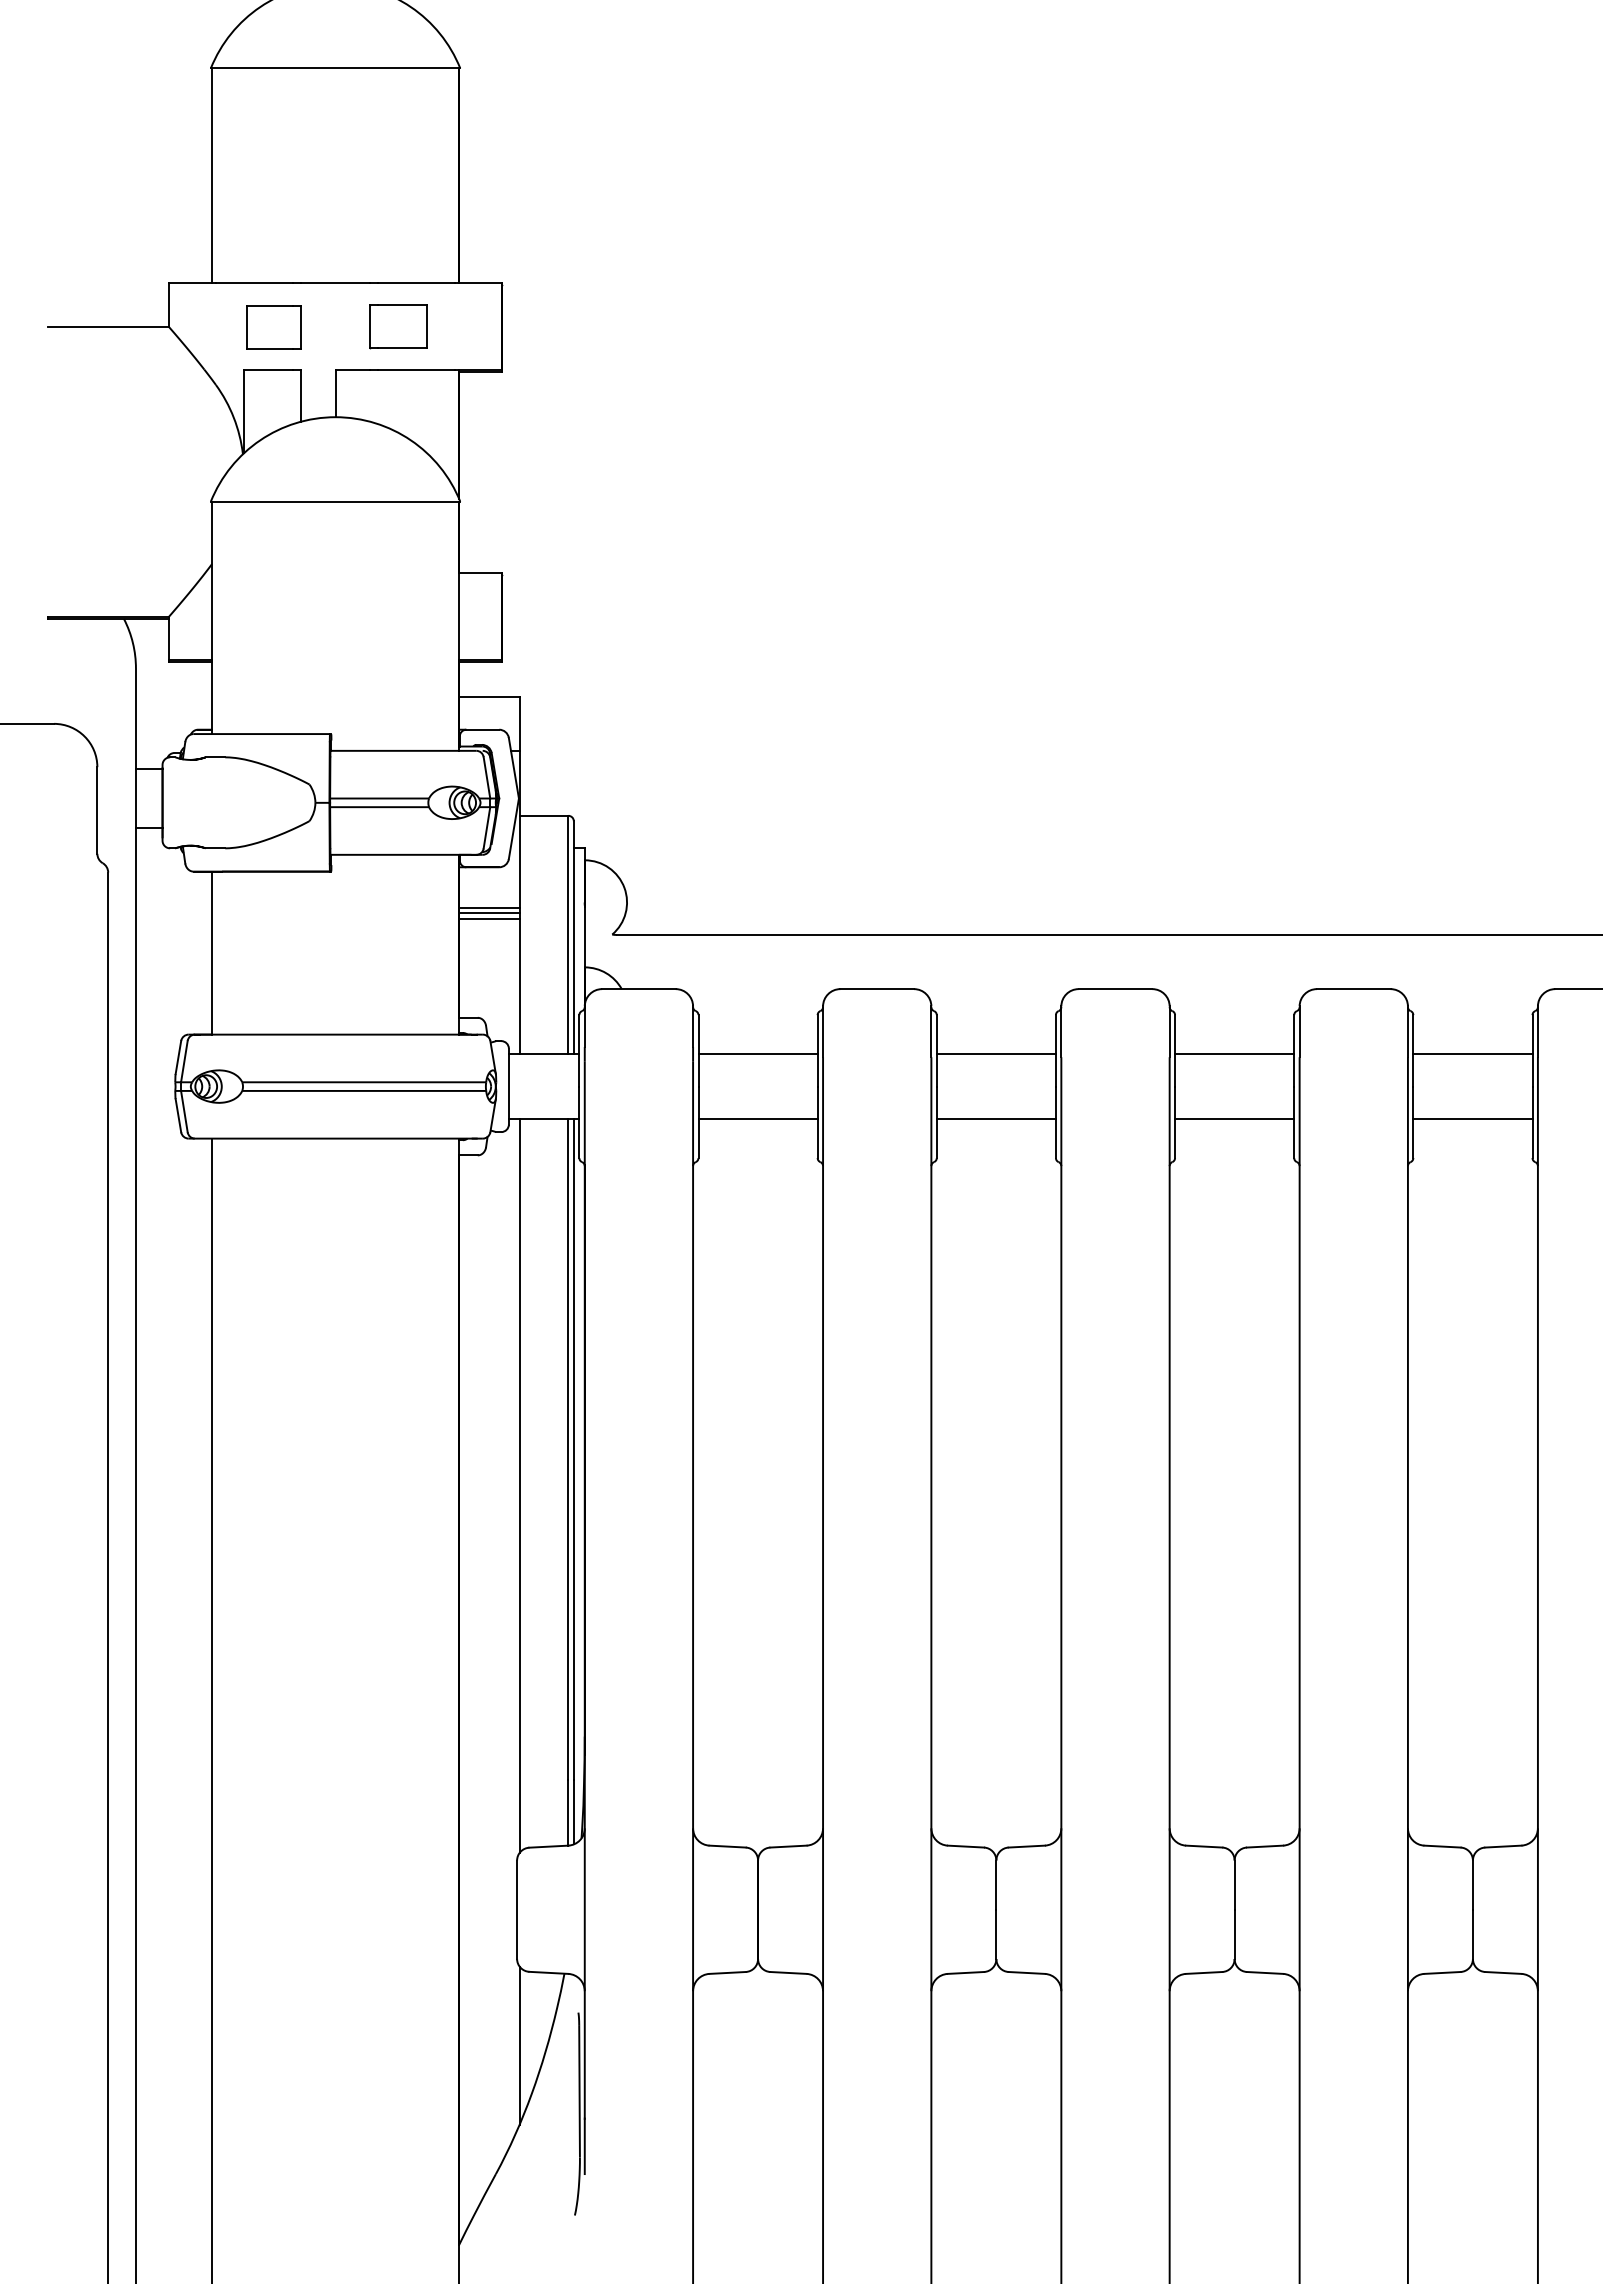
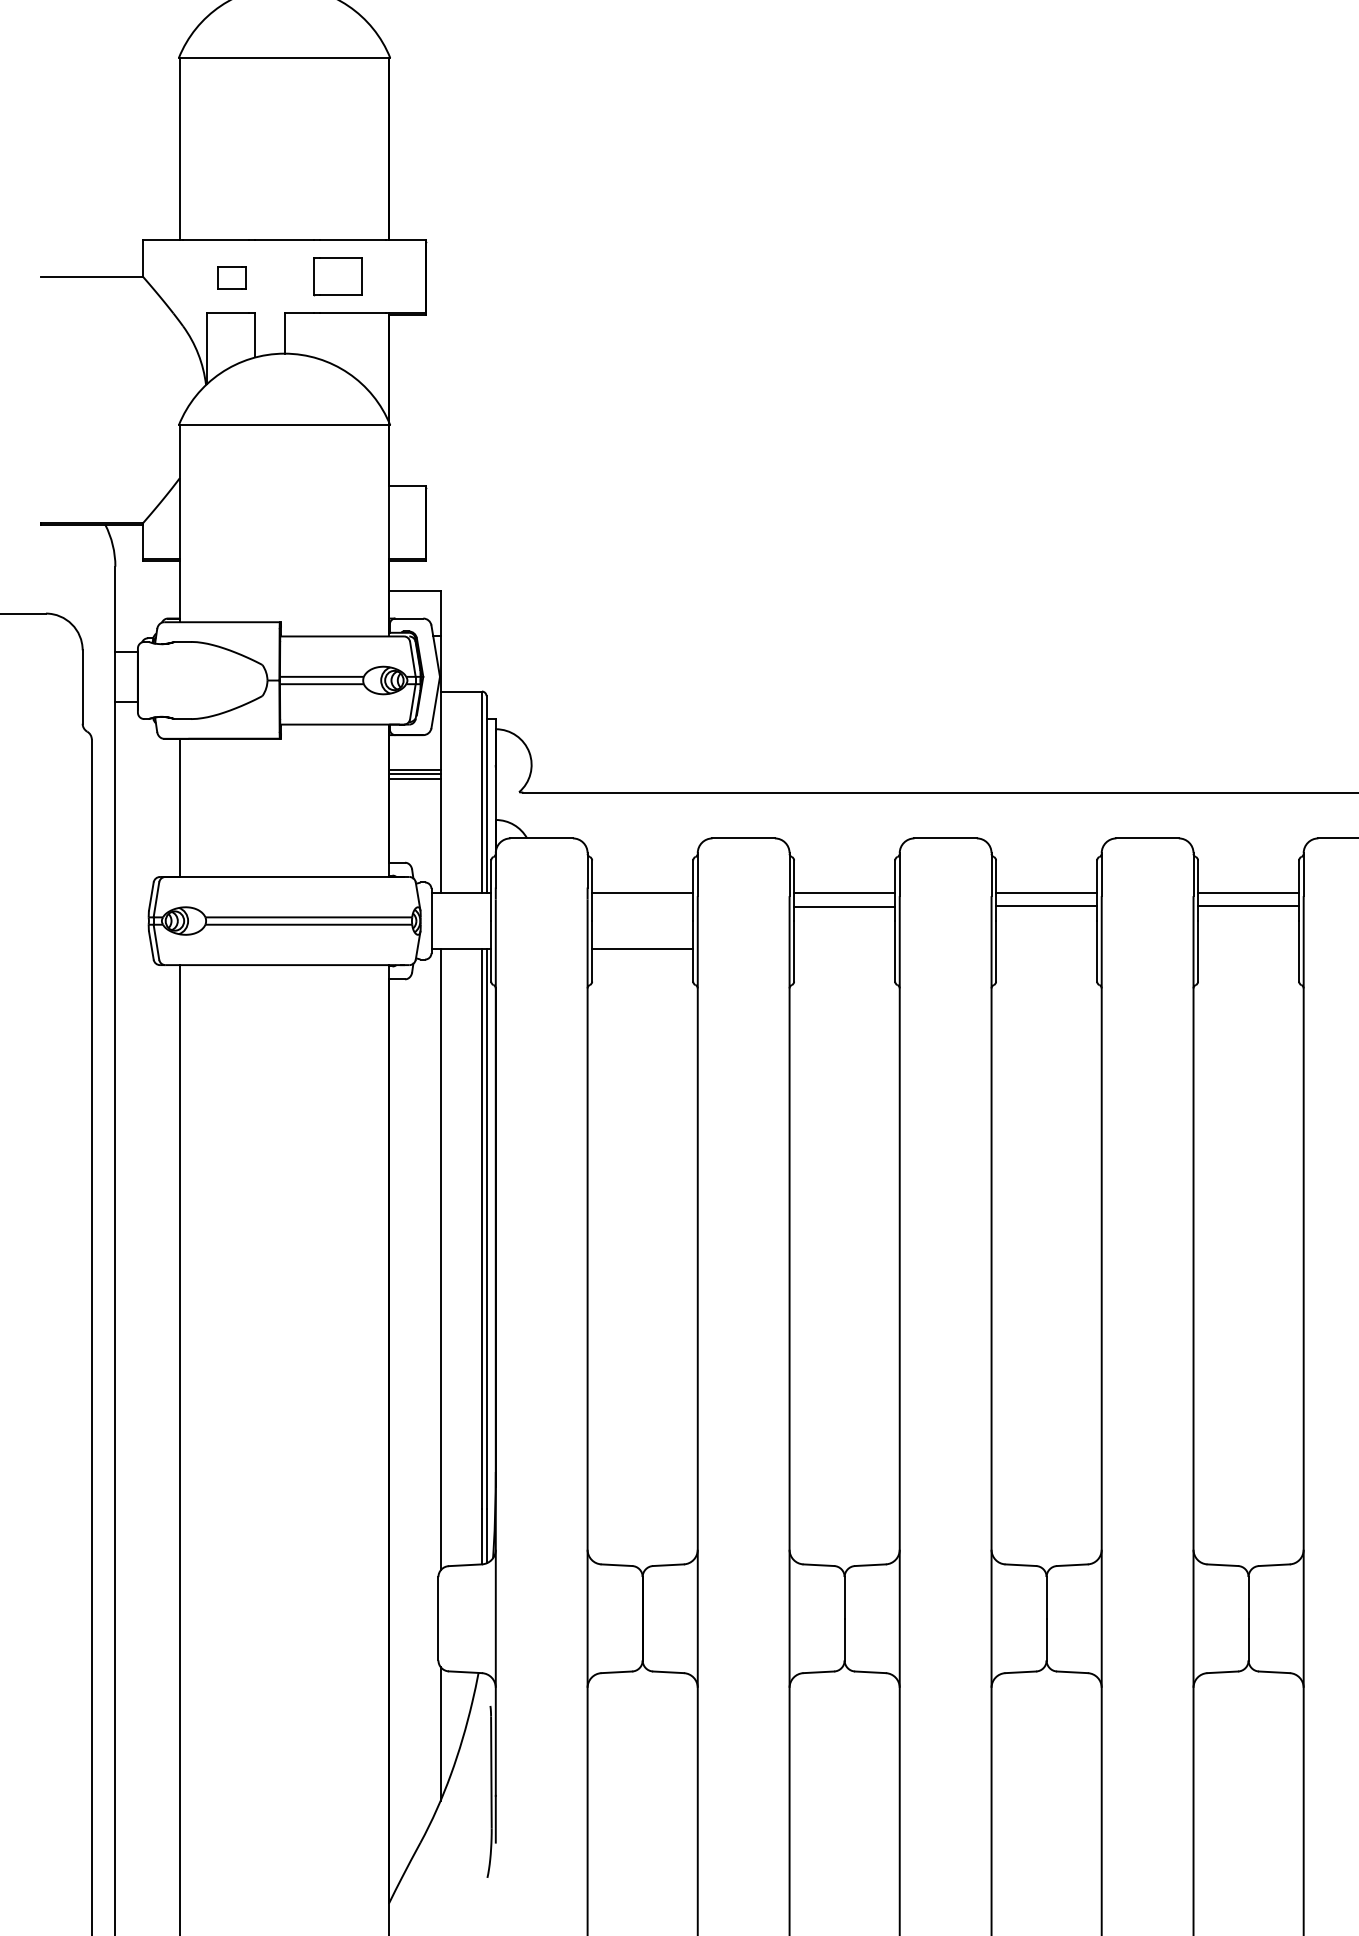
part: (272, 327) -> (231, 277), size x0.6
line: (996, 1118) -> (844, 906), moved
line: (1234, 1118) -> (1046, 905), moved
line: (1472, 1118) -> (1248, 905), moved

